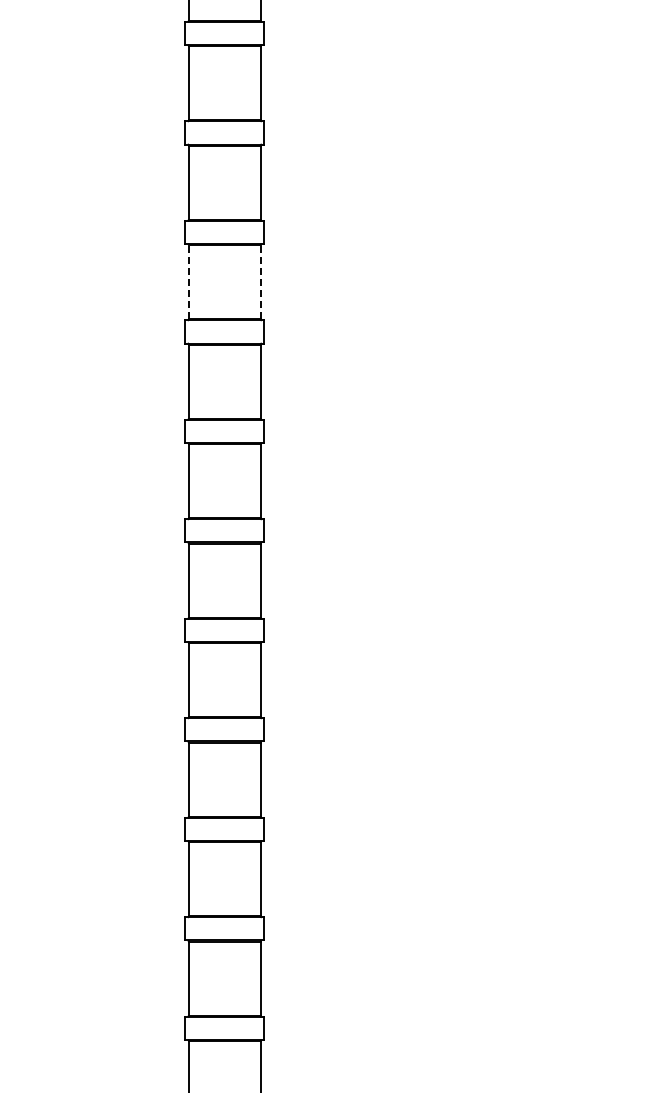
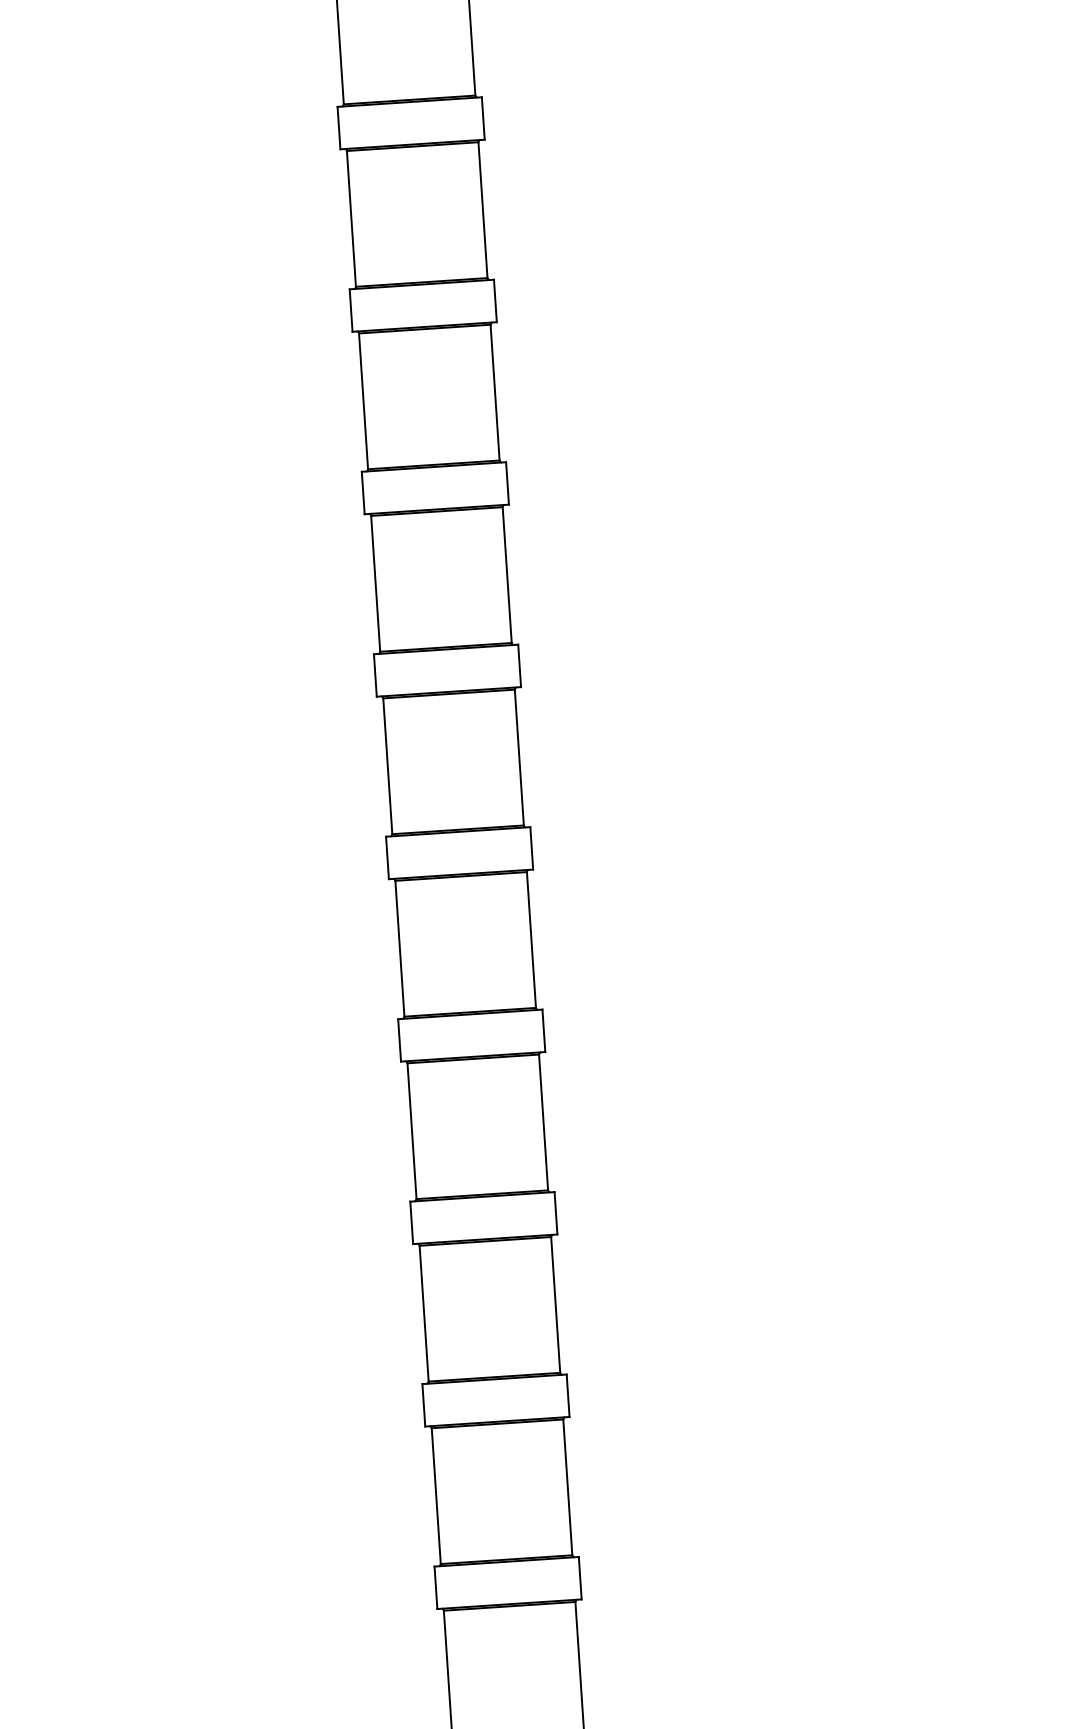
line: (188, 281) -> (350, 217), dashed -> solid
line: (260, 281) -> (482, 208), dashed -> solid

